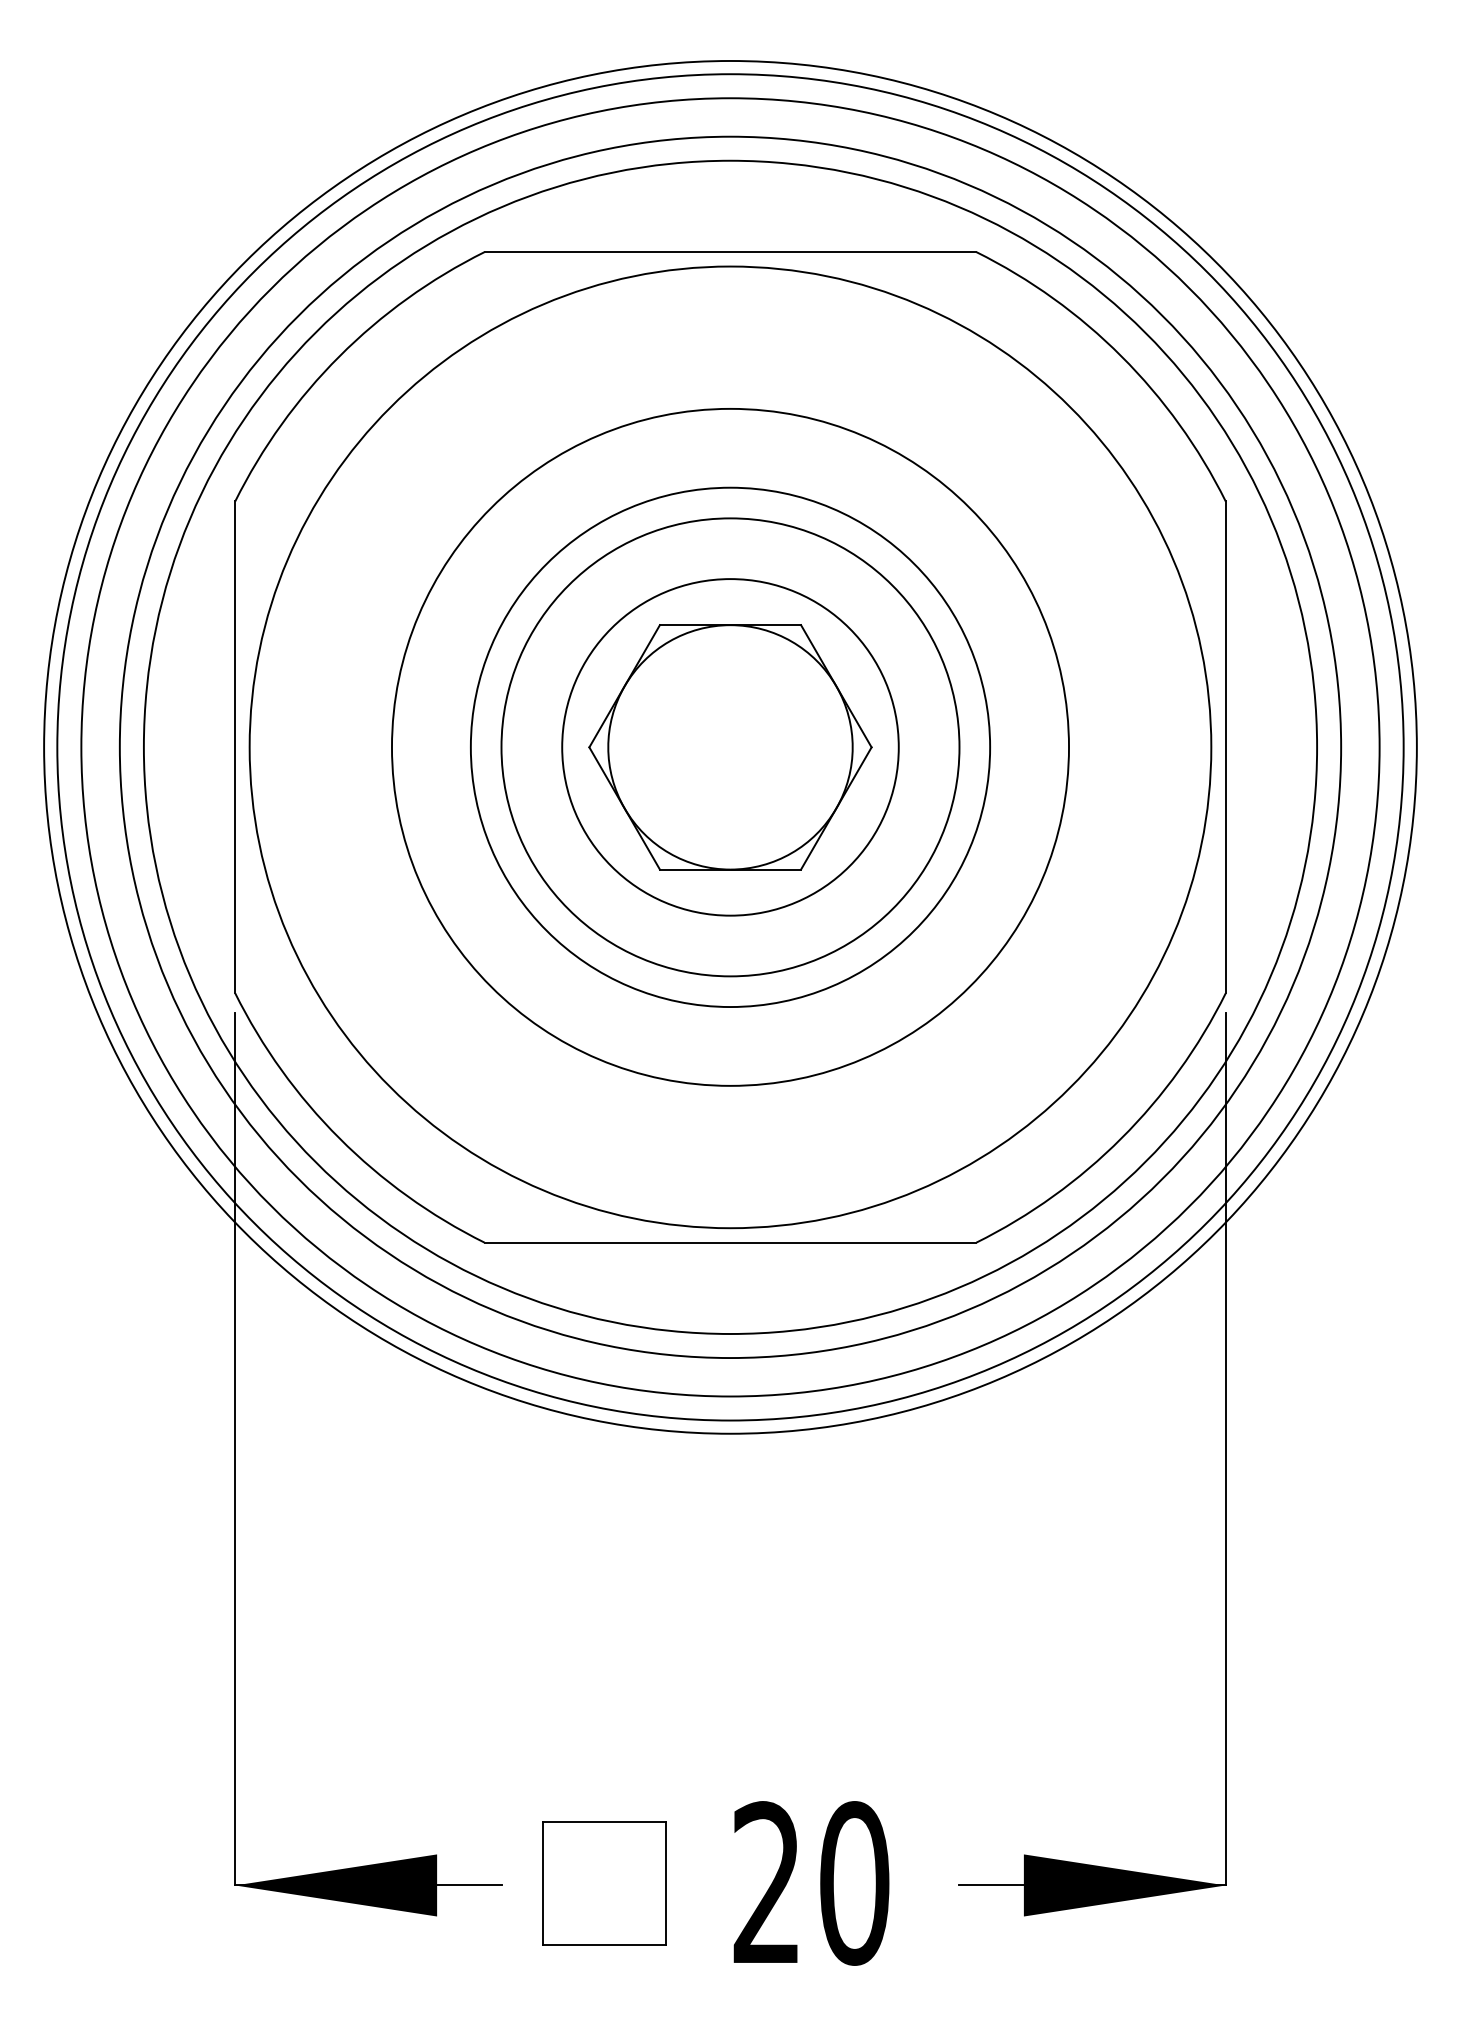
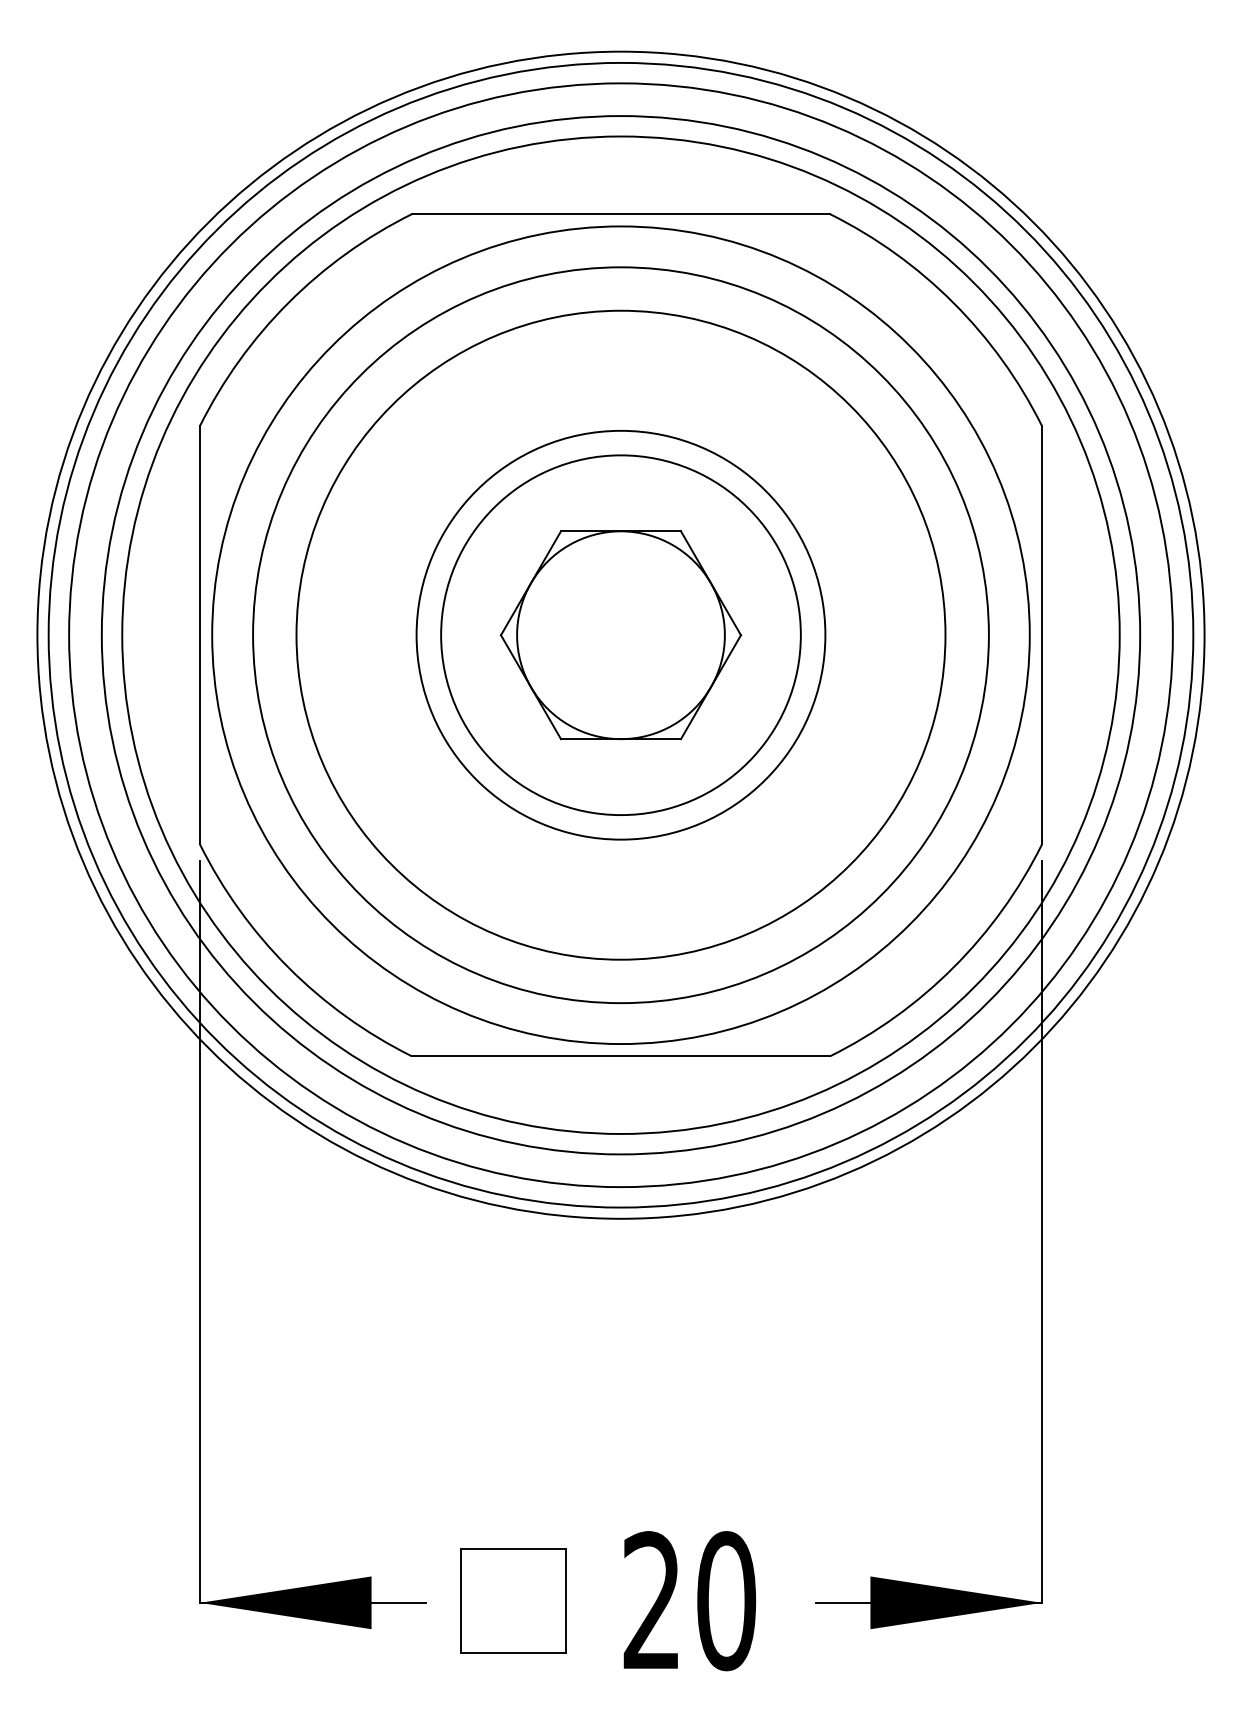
circle: (729, 746) -> (620, 634), size x1.43
circle: (729, 746) -> (620, 634), size x1.67
circle: (729, 747) -> (620, 635), size x0.62
circle: (729, 747) -> (620, 635), size x1.67

